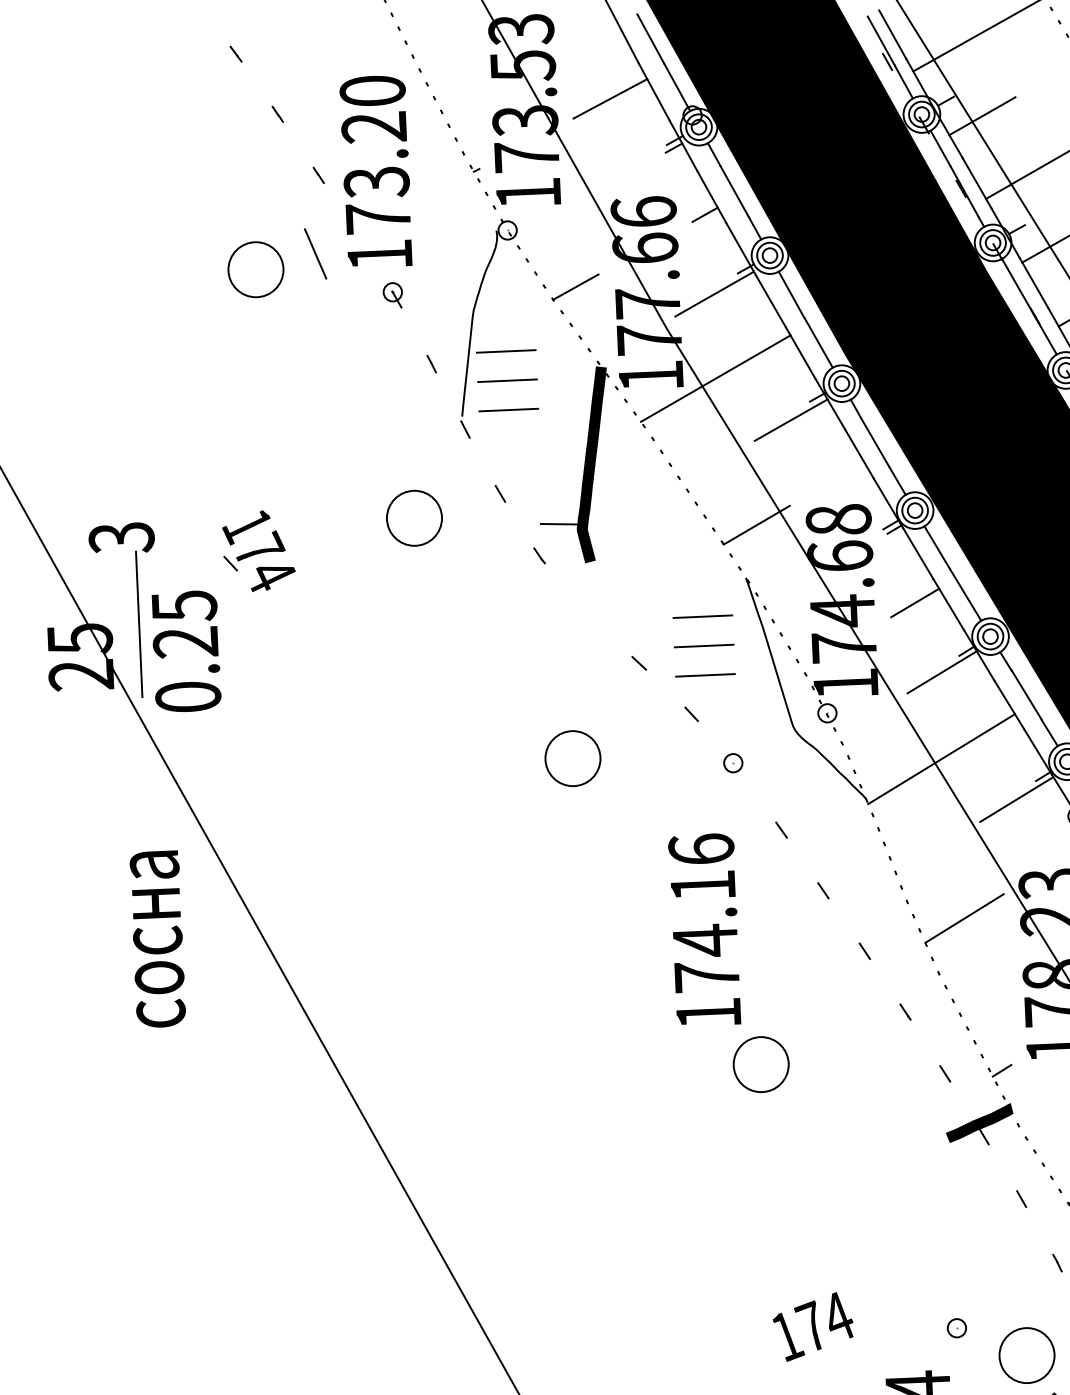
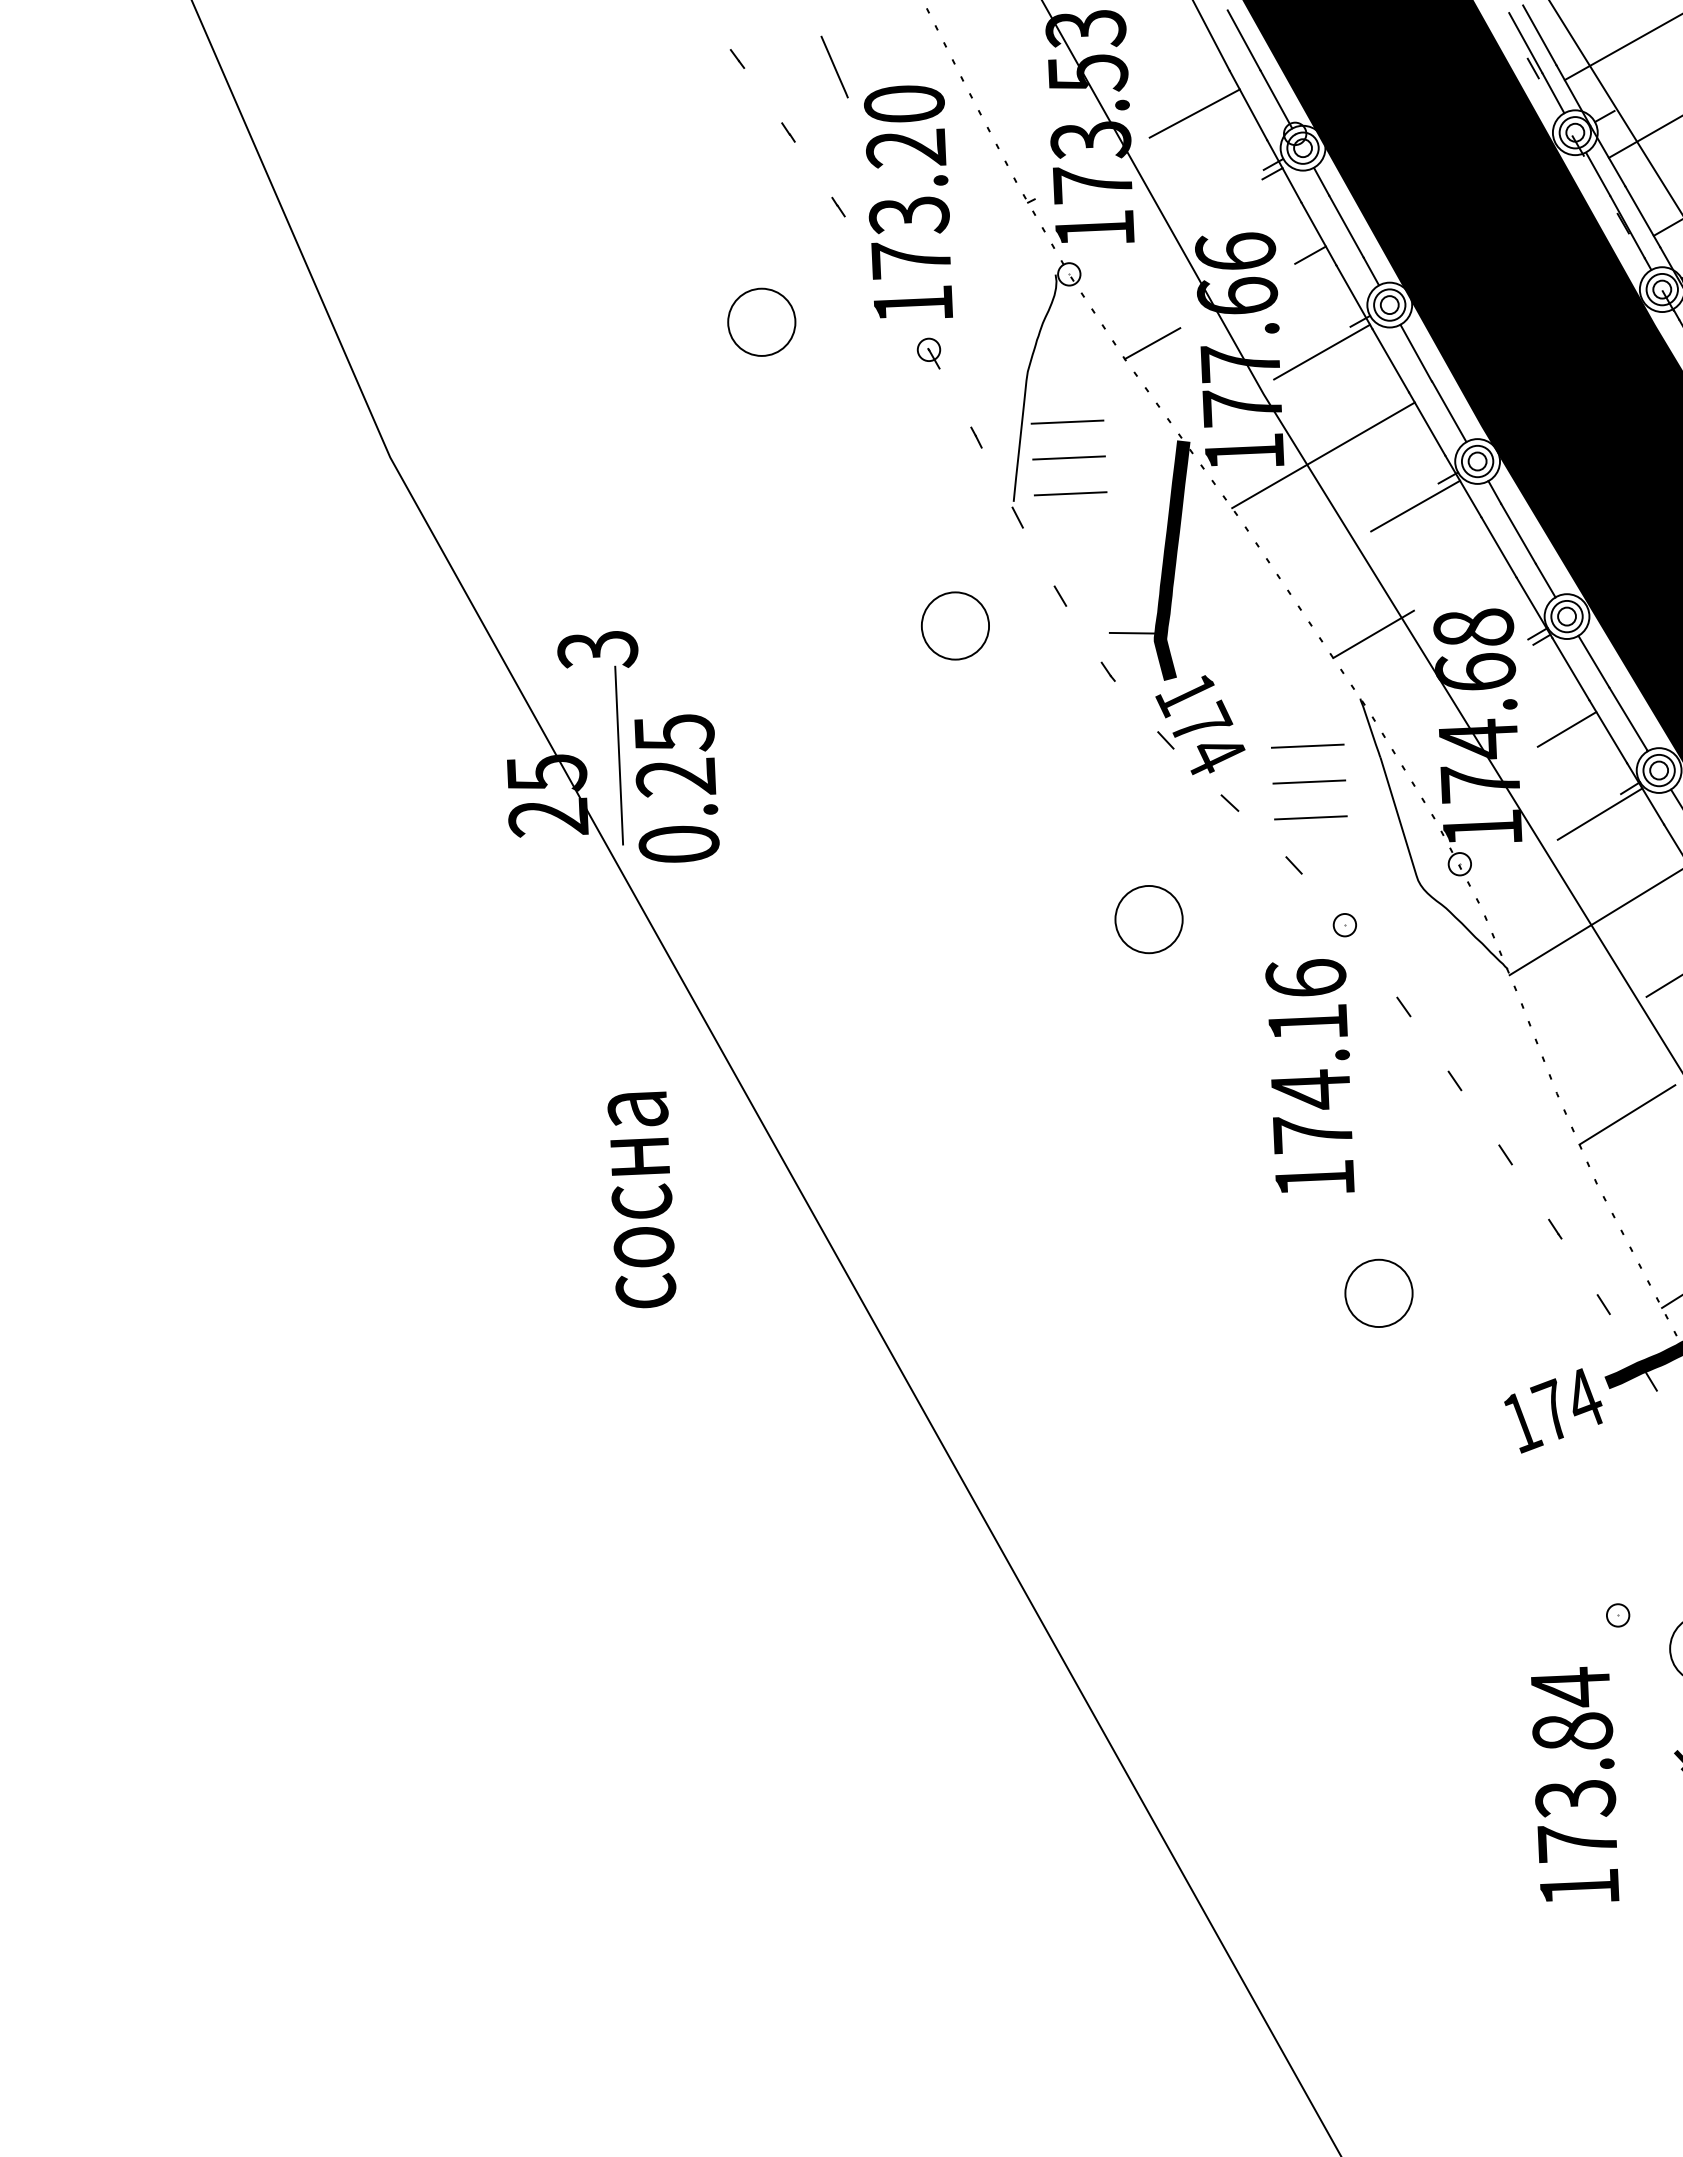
line: (315, 253) -> (834, 66), moved
part: (258, 551) -> (1200, 725), moved
text: (704, 928) -> (1309, 1075), moved
text: (157, 938) -> (641, 1199), moved
text: (813, 1326) -> (1553, 1410), moved

